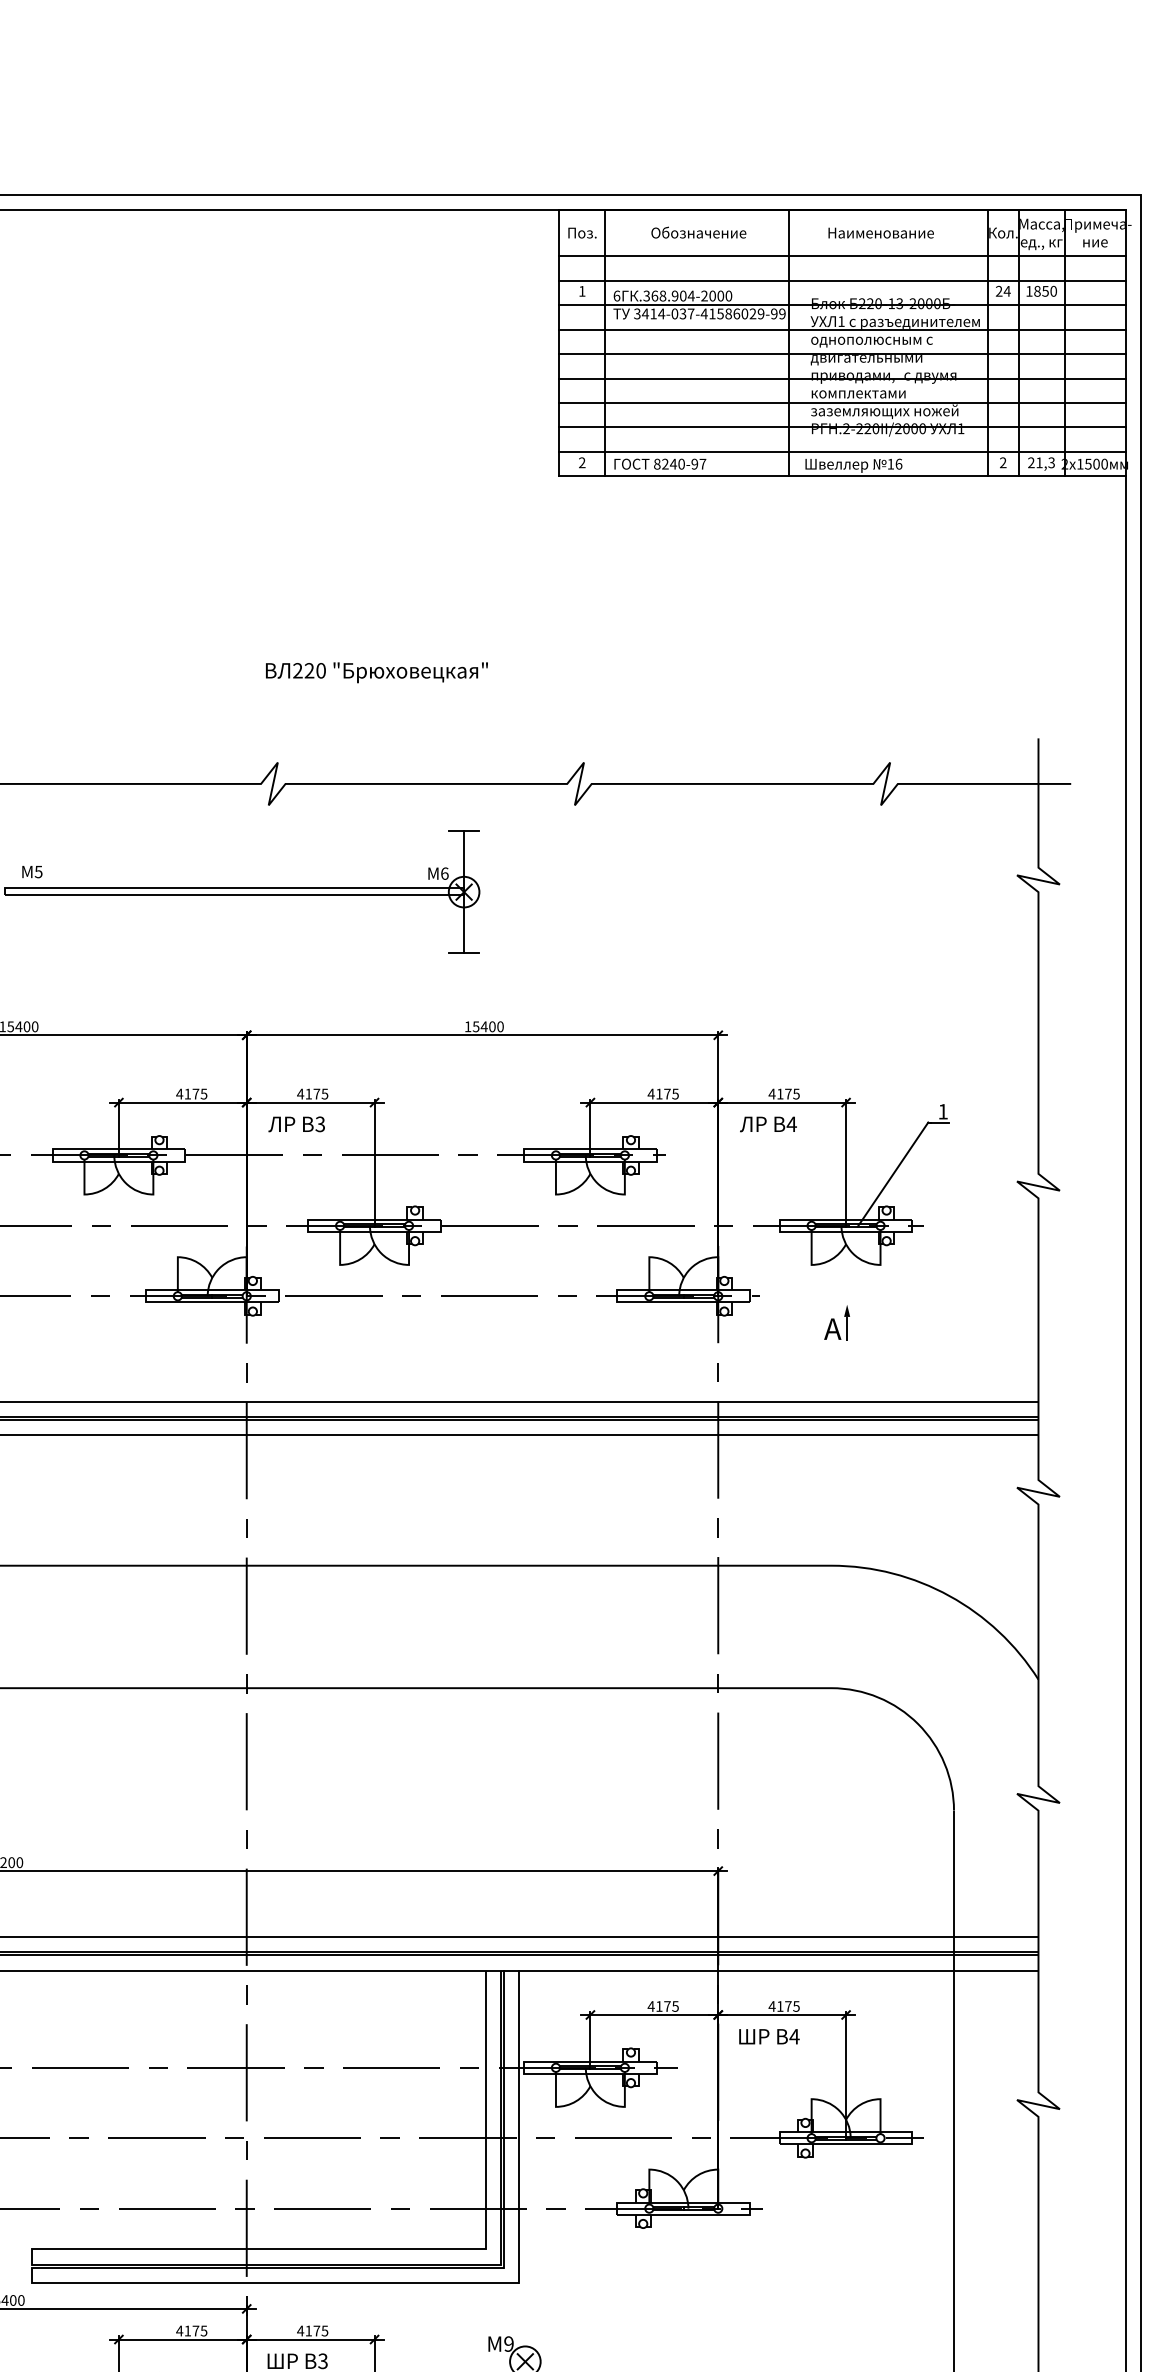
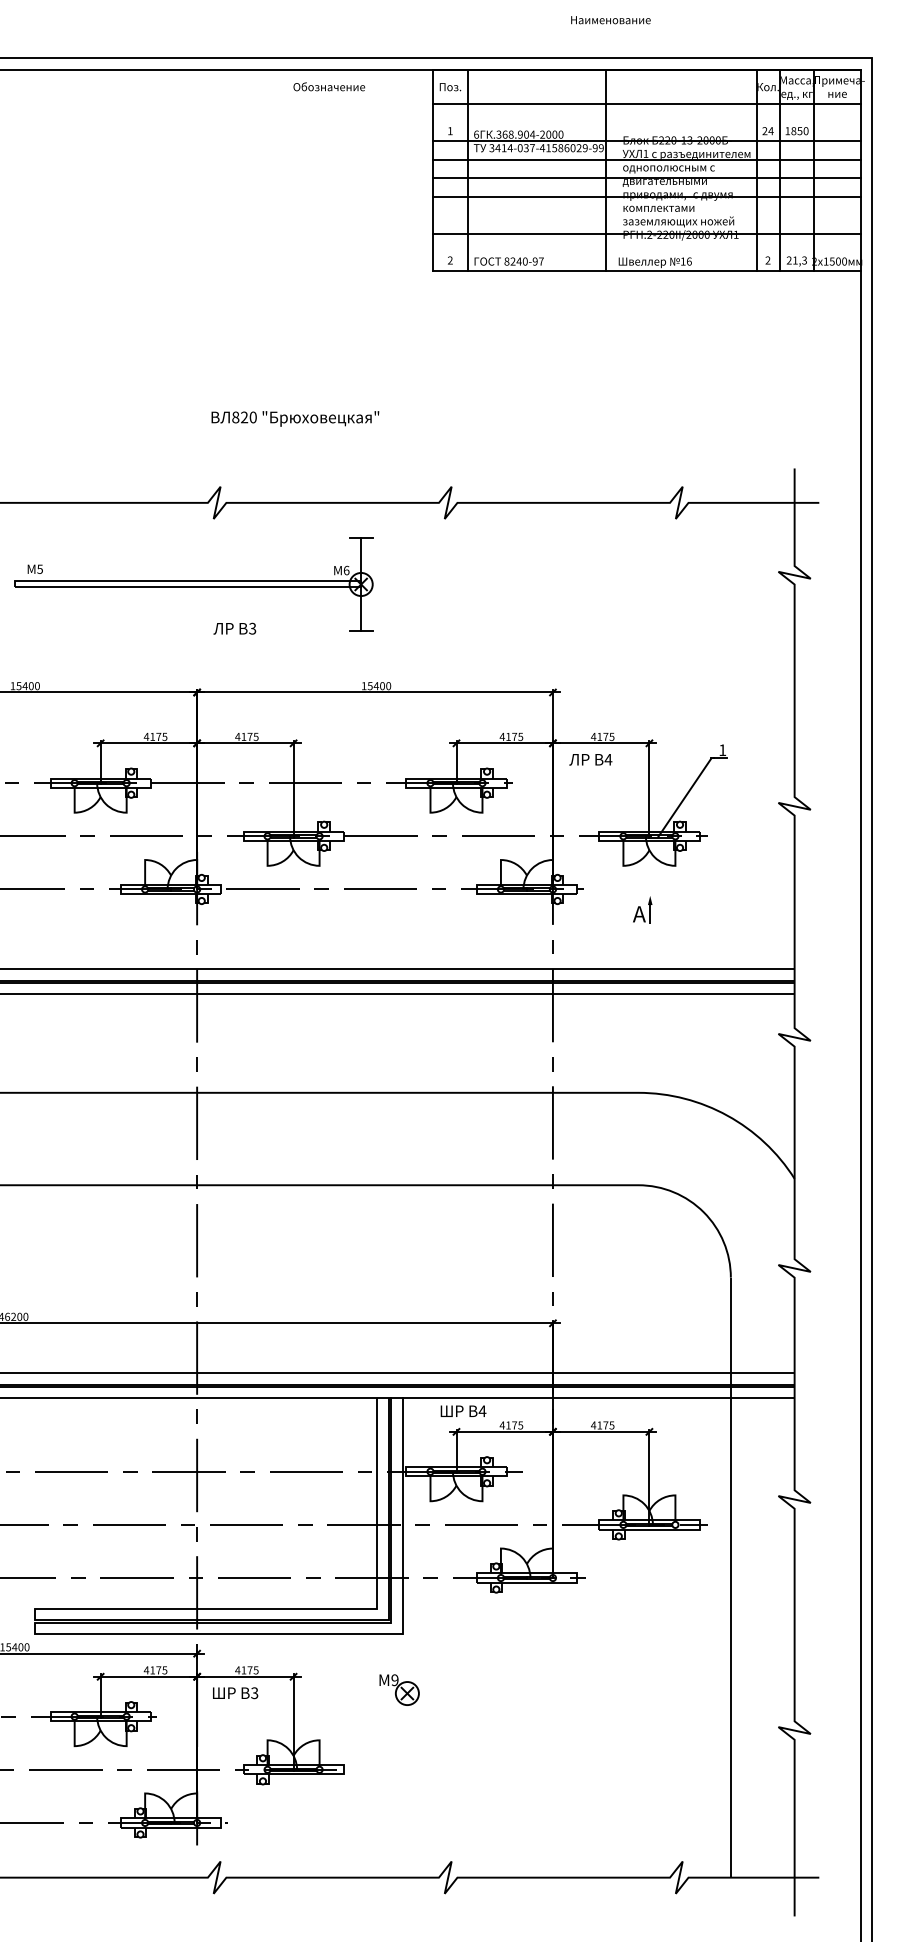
text: (699, 232) -> (329, 86), moved
text: (880, 233) -> (610, 20), moved
line: (842, 279) -> (646, 122), removed
line: (842, 403) -> (646, 215), removed
line: (842, 452) -> (646, 252), removed
text: (297, 670) -> (235, 417), 220 -> 820
text: (296, 1124) -> (234, 628), moved
text: (769, 2035) -> (463, 1410), moved

